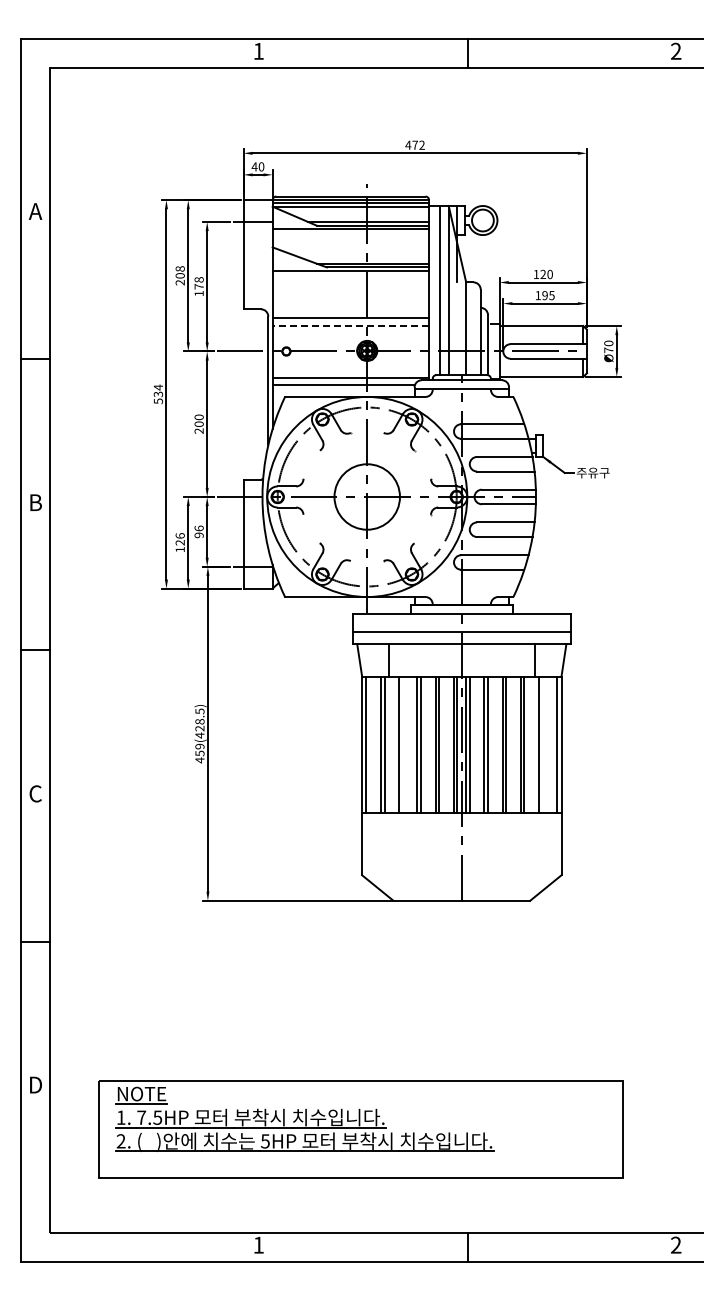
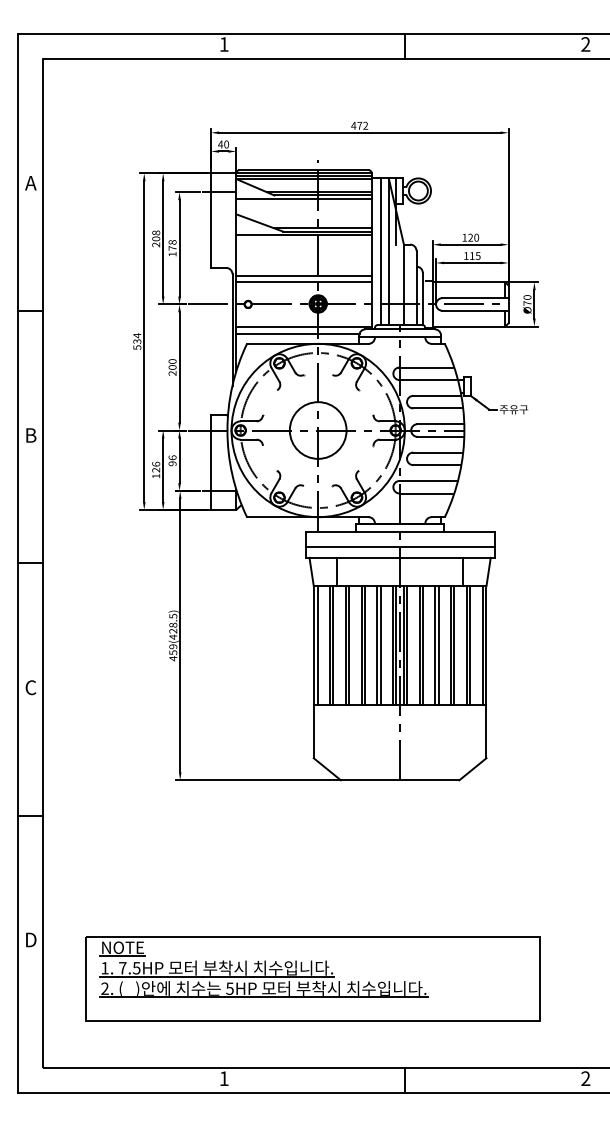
text: (544, 295) -> (471, 255), 195 -> 115
line: (350, 325) -> (303, 281), dashed -> solid
line: (402, 744) -> (348, 644), added
line: (542, 744) -> (470, 644), added

